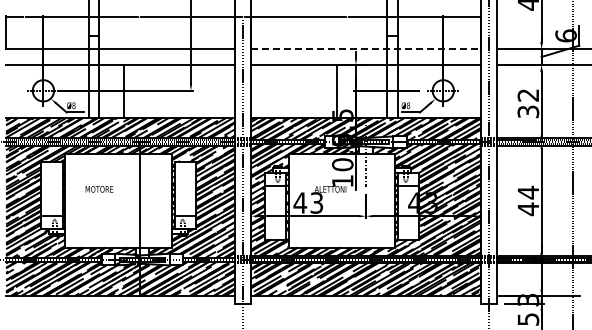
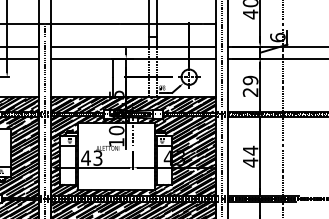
line: (365, 49) -> (133, 47), dashed -> solid
text: (528, 103) -> (250, 86), 32 -> 29

